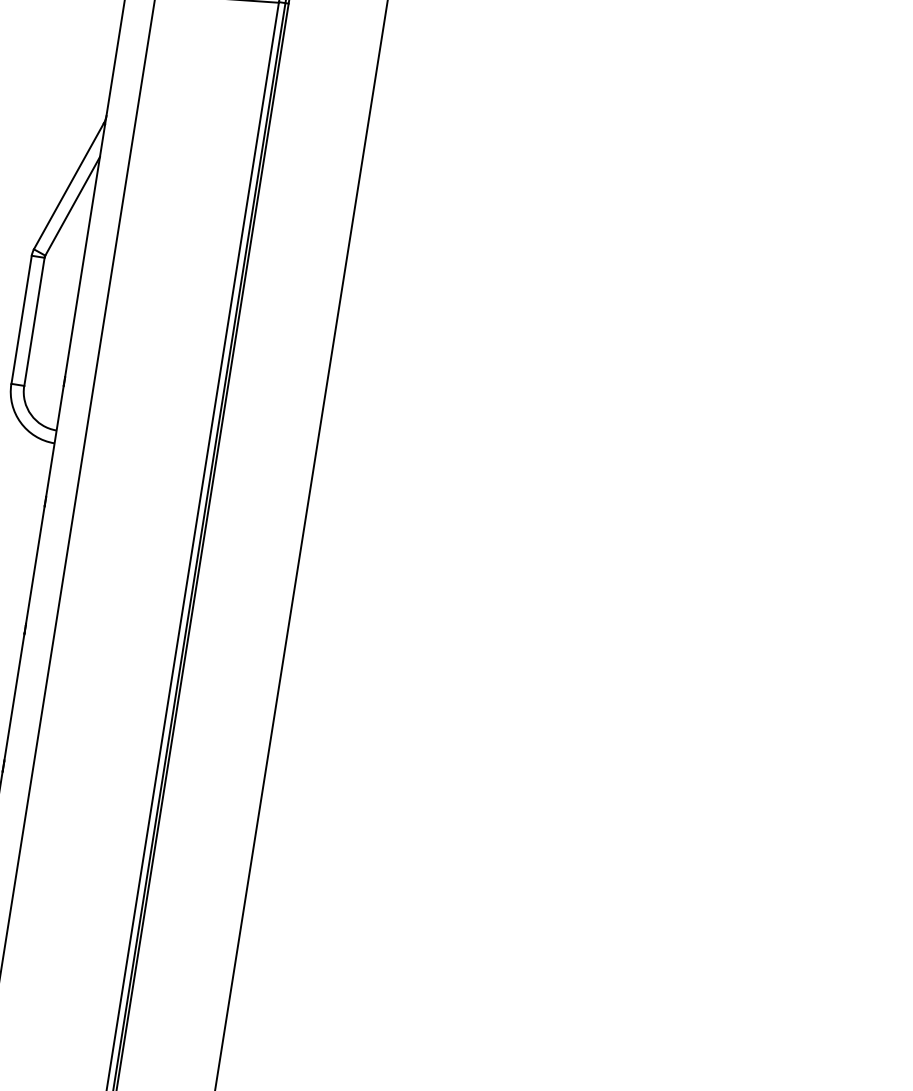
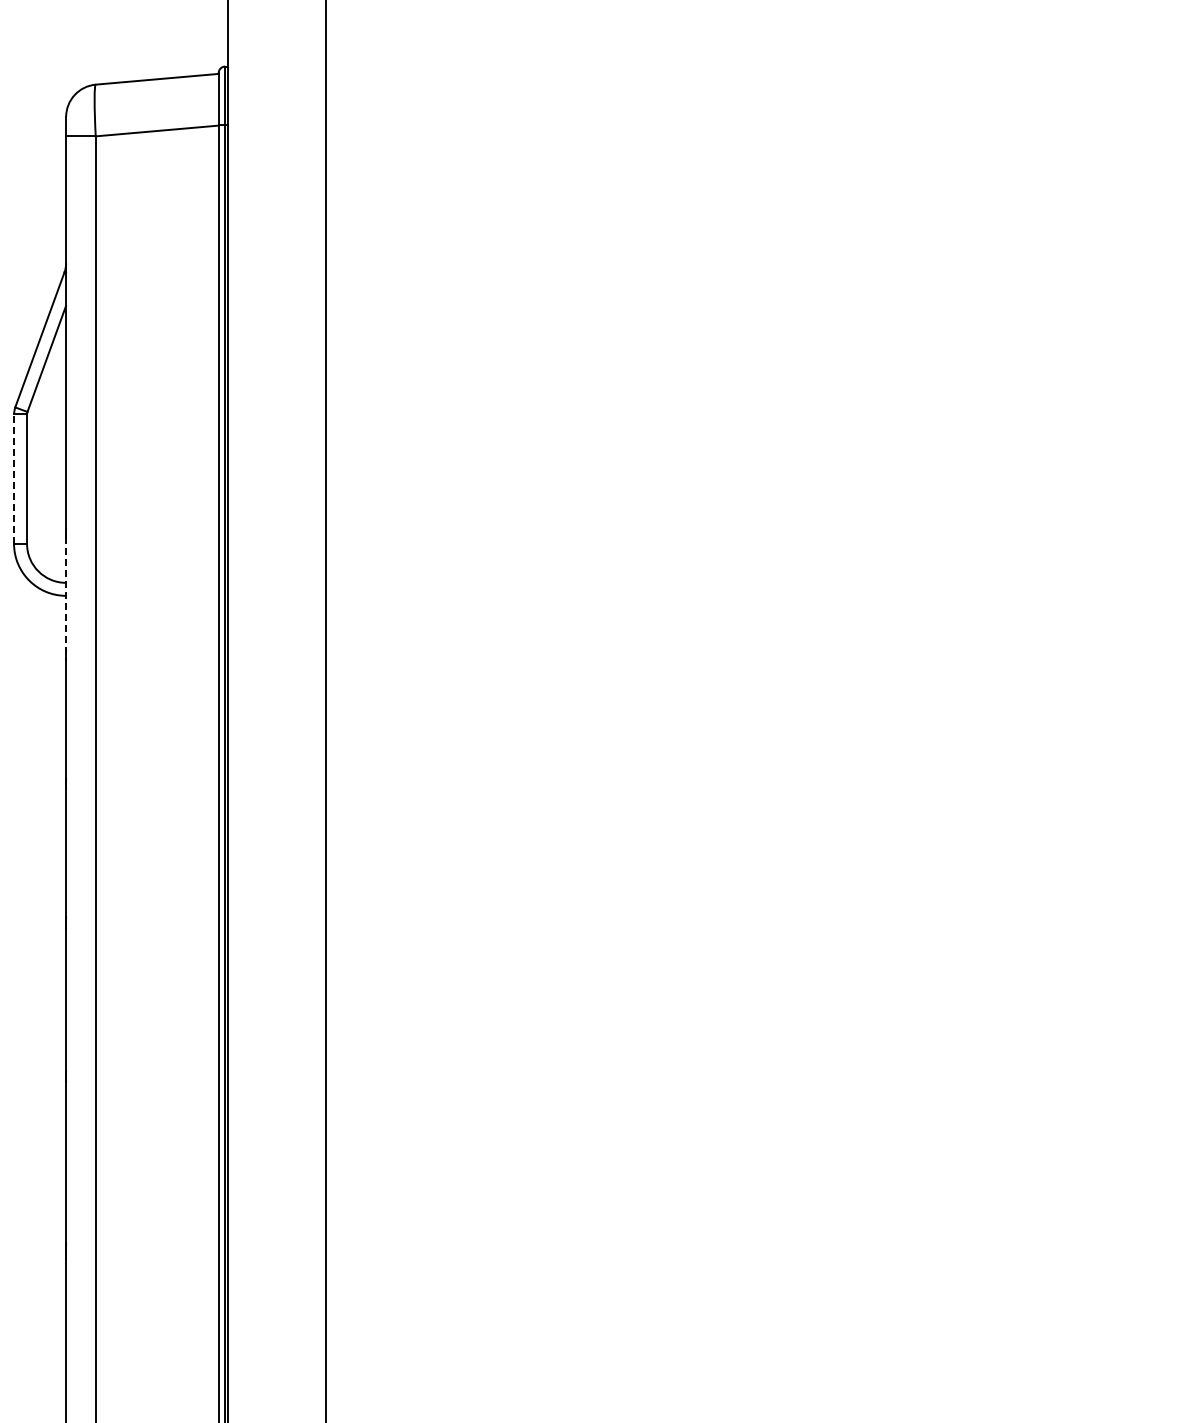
line: (21, 320) -> (14, 479), solid -> dashed
line: (54, 445) -> (66, 597), solid -> dashed

